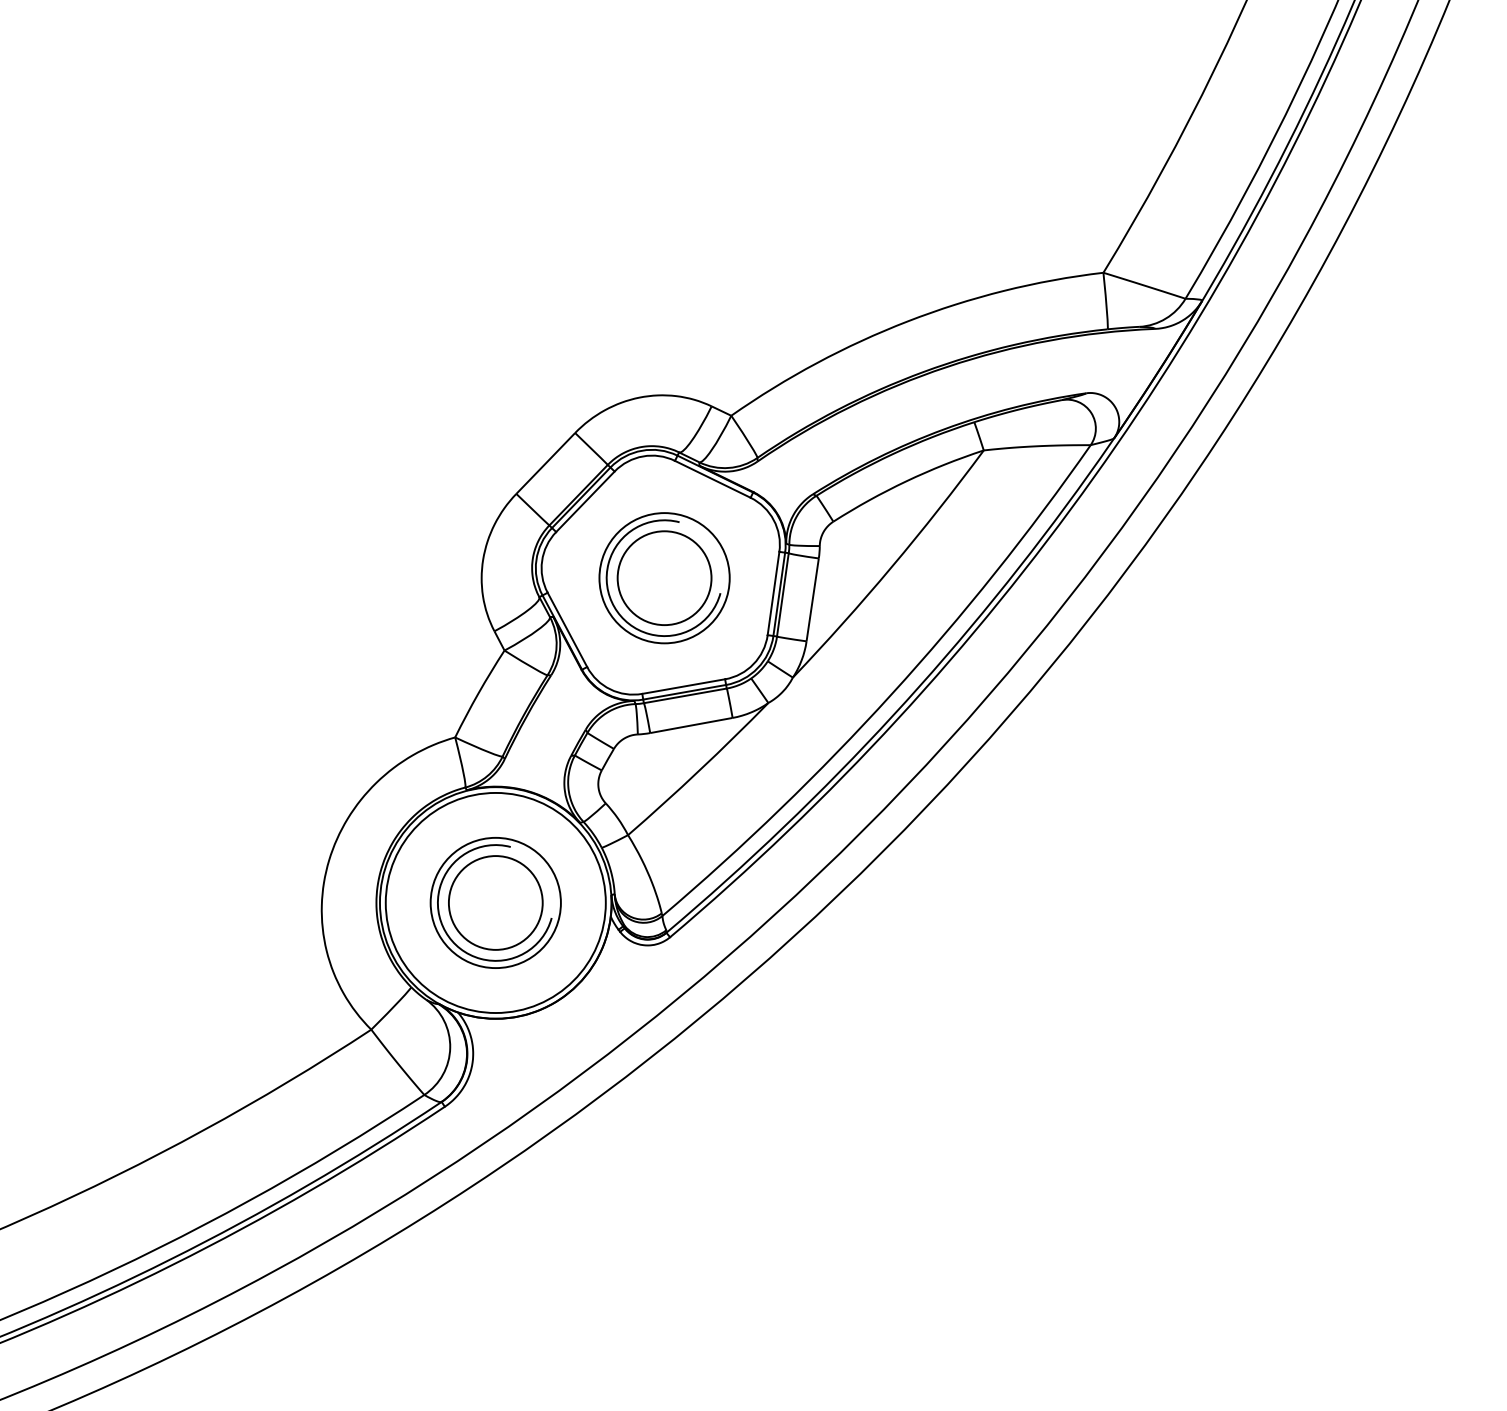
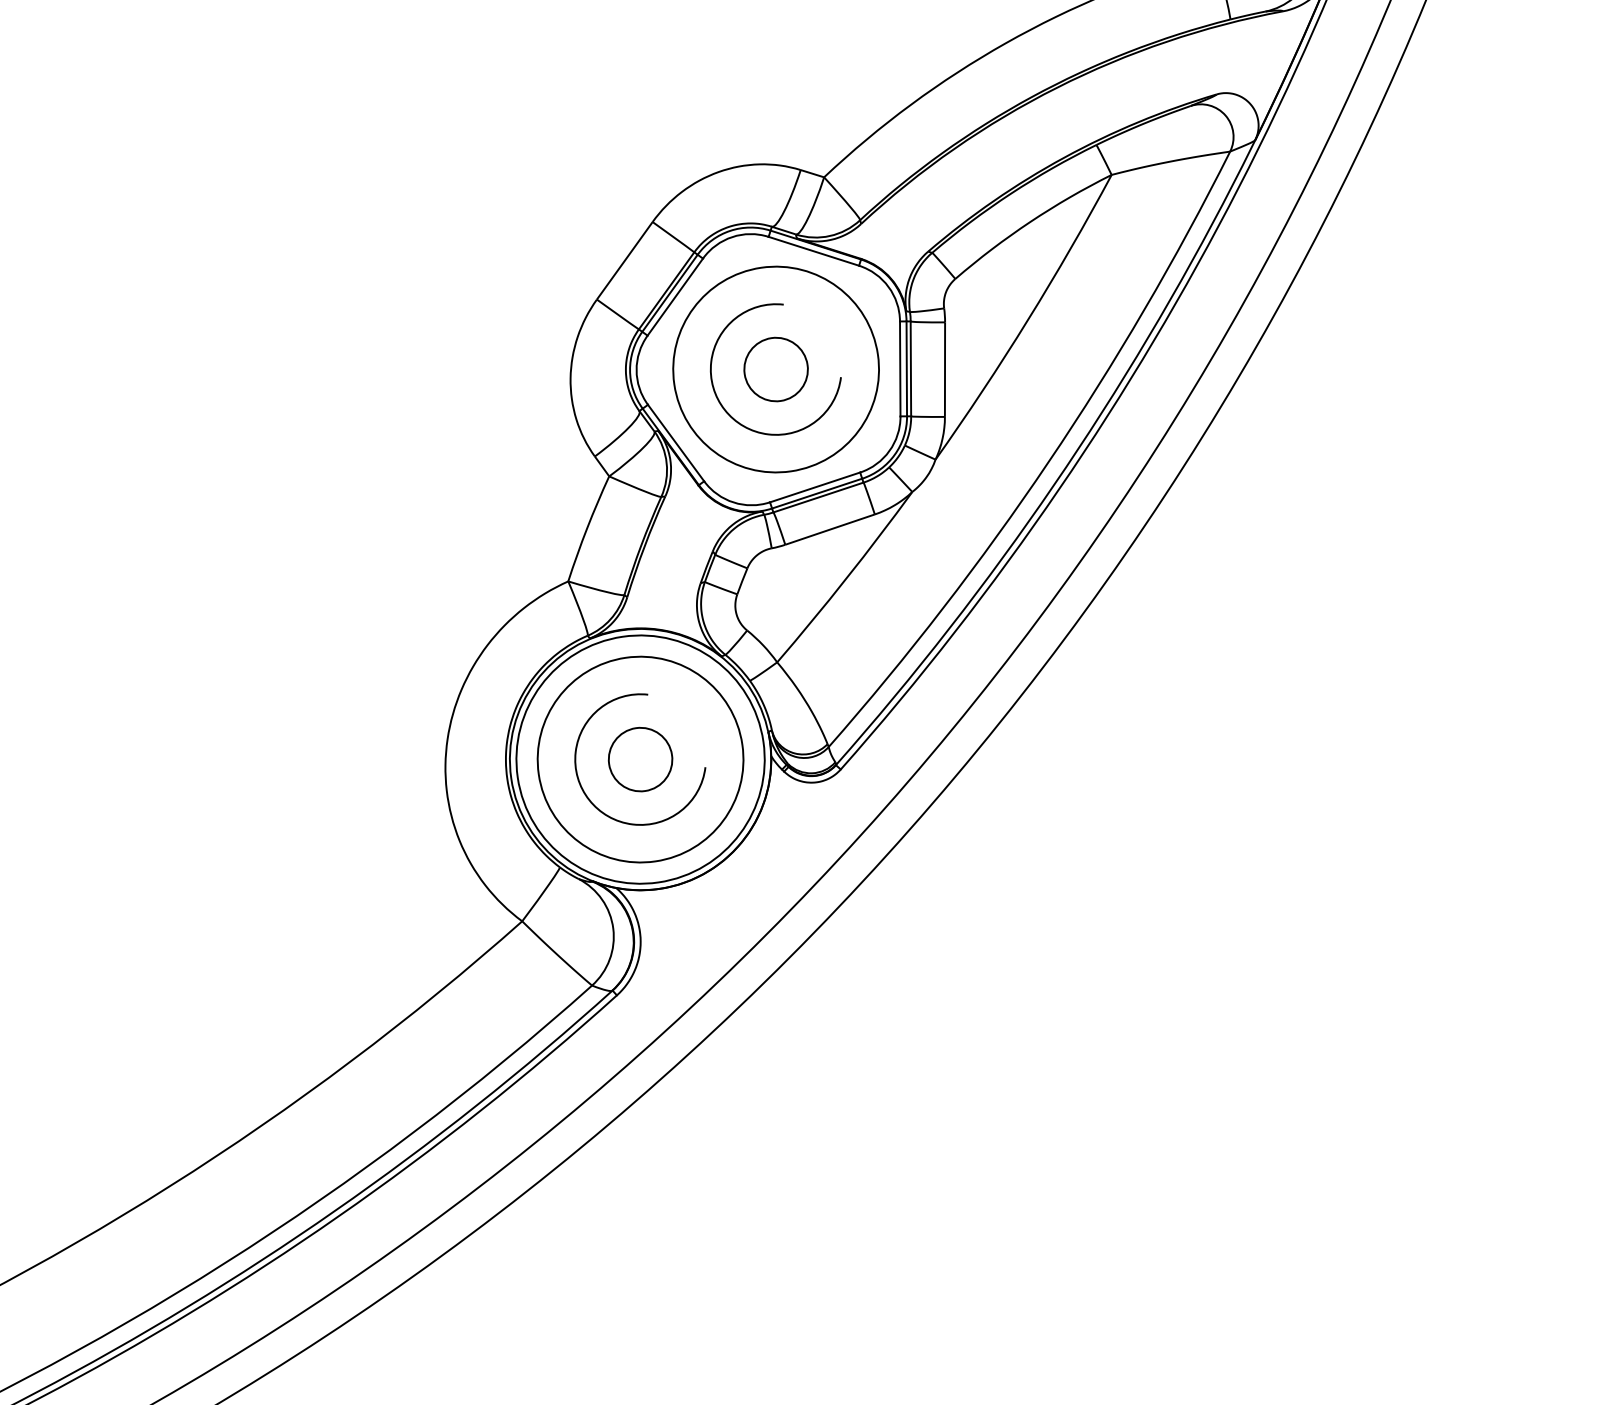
circle: (664, 578) -> (776, 369), size x0.6
circle: (664, 578) -> (776, 369), size x1.4
circle: (495, 902) -> (640, 759), size x0.6
circle: (495, 902) -> (640, 759), size x1.4

